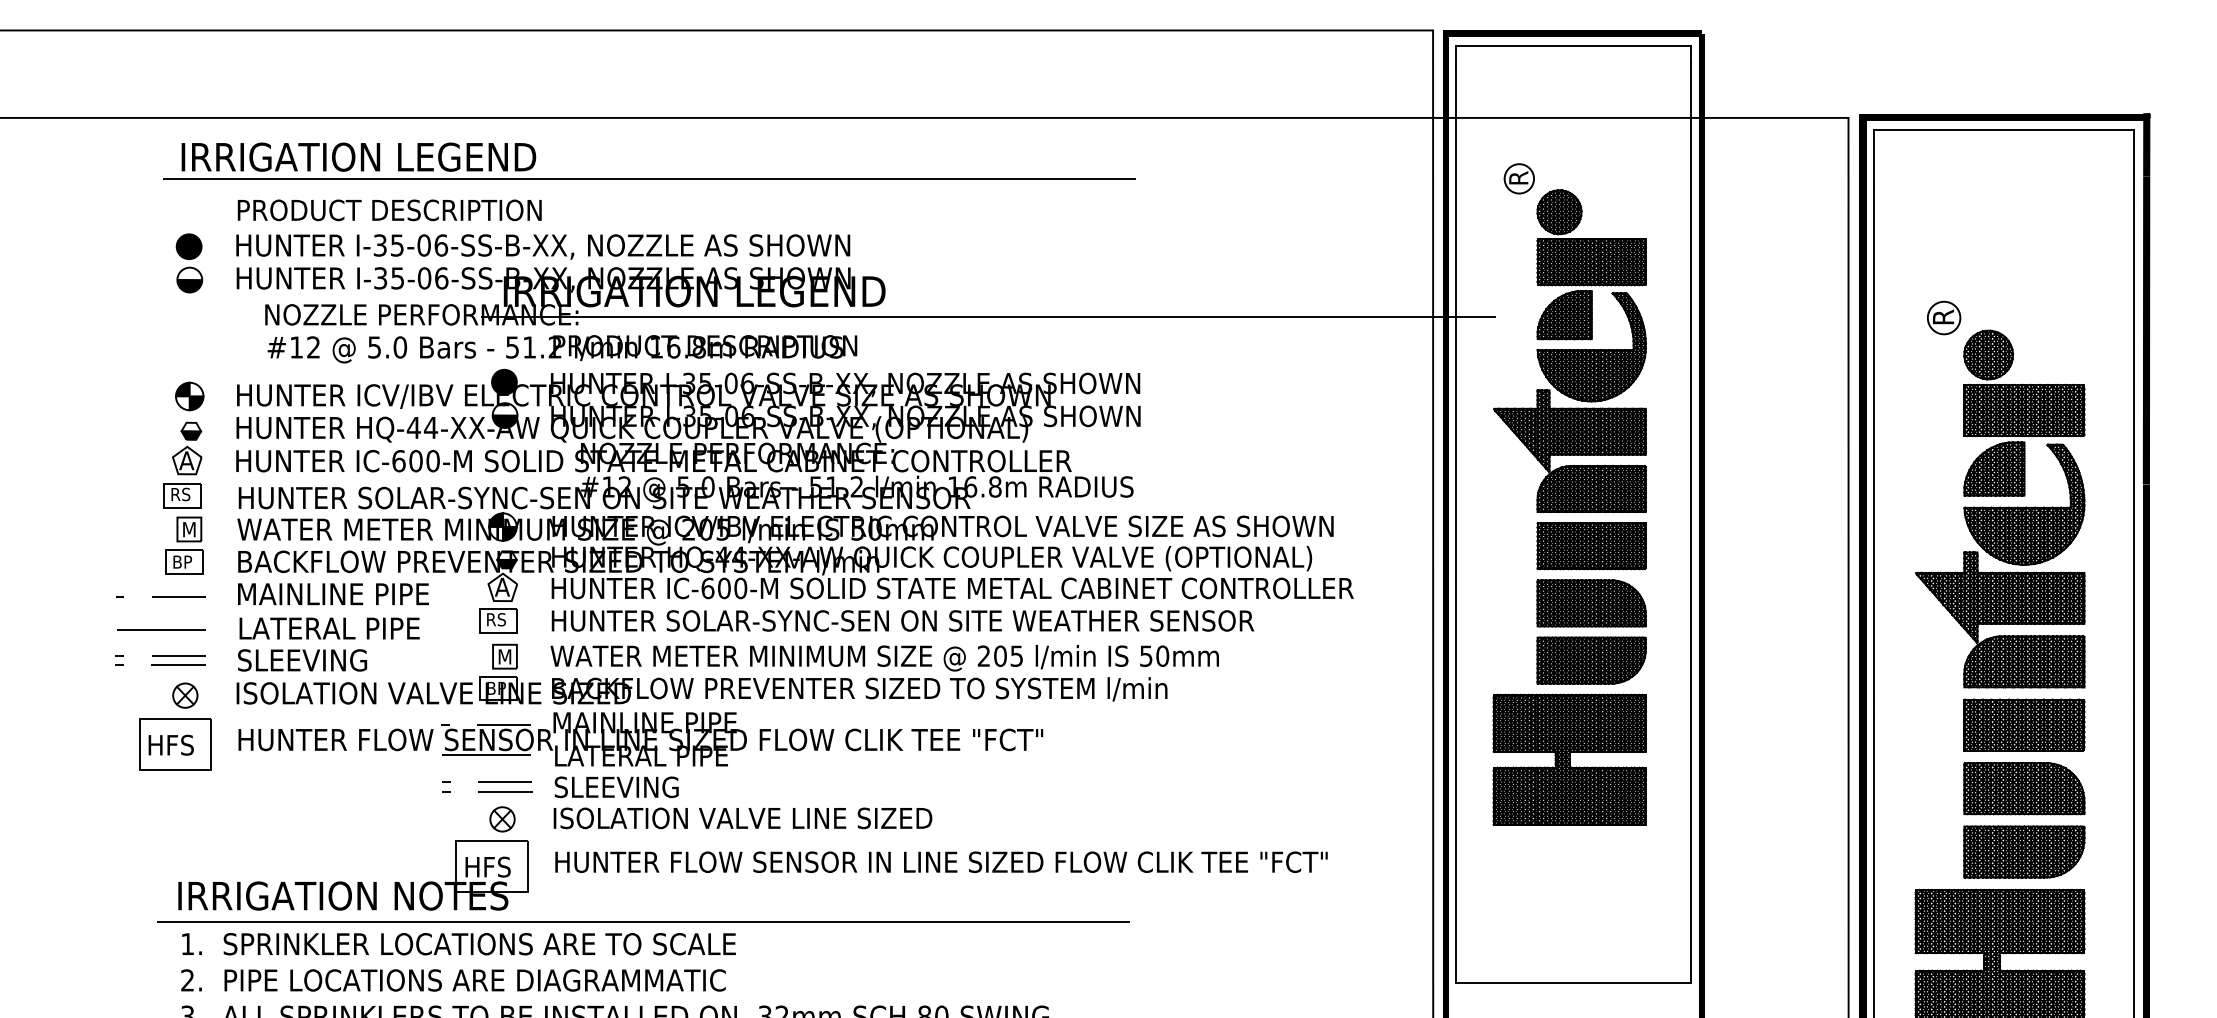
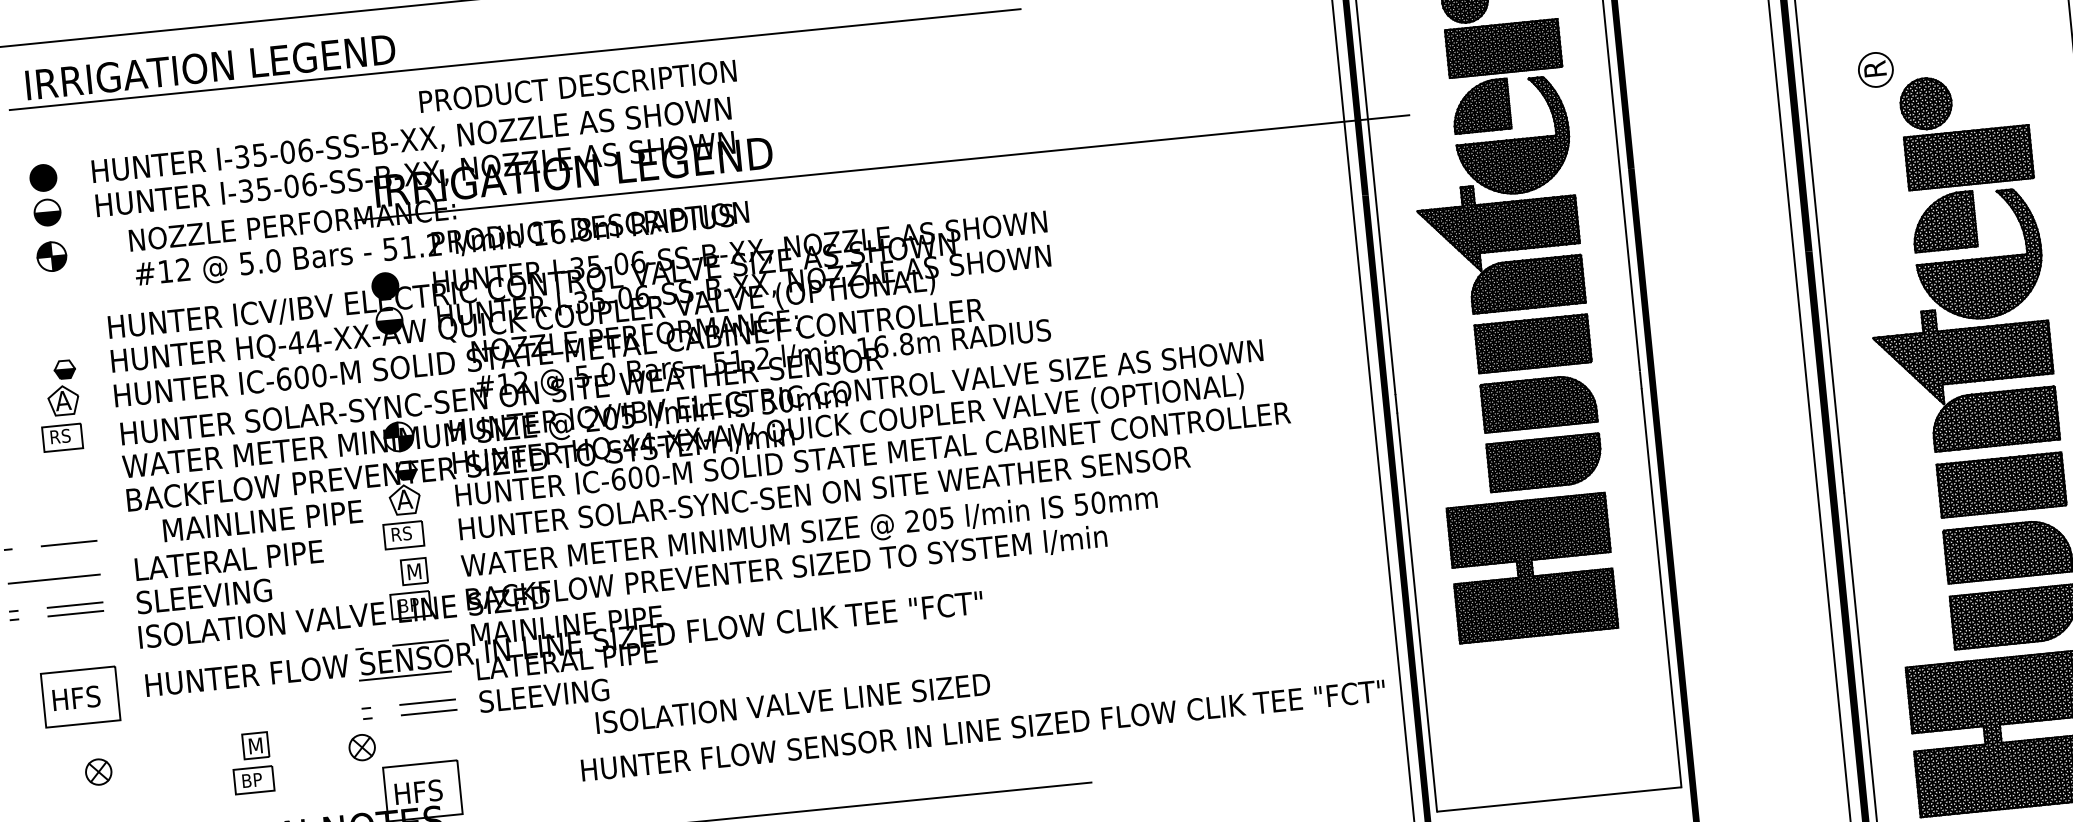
text: (389, 210) -> (577, 86), moved
part: (189, 396) -> (51, 256), moved
part: (184, 545) -> (252, 762), moved
text: (333, 594) -> (262, 521), moved
part: (185, 695) -> (98, 771), moved
text: (742, 818) -> (792, 703), moved
part: (502, 819) -> (362, 747), moved
text: (941, 861) -> (983, 729), moved

